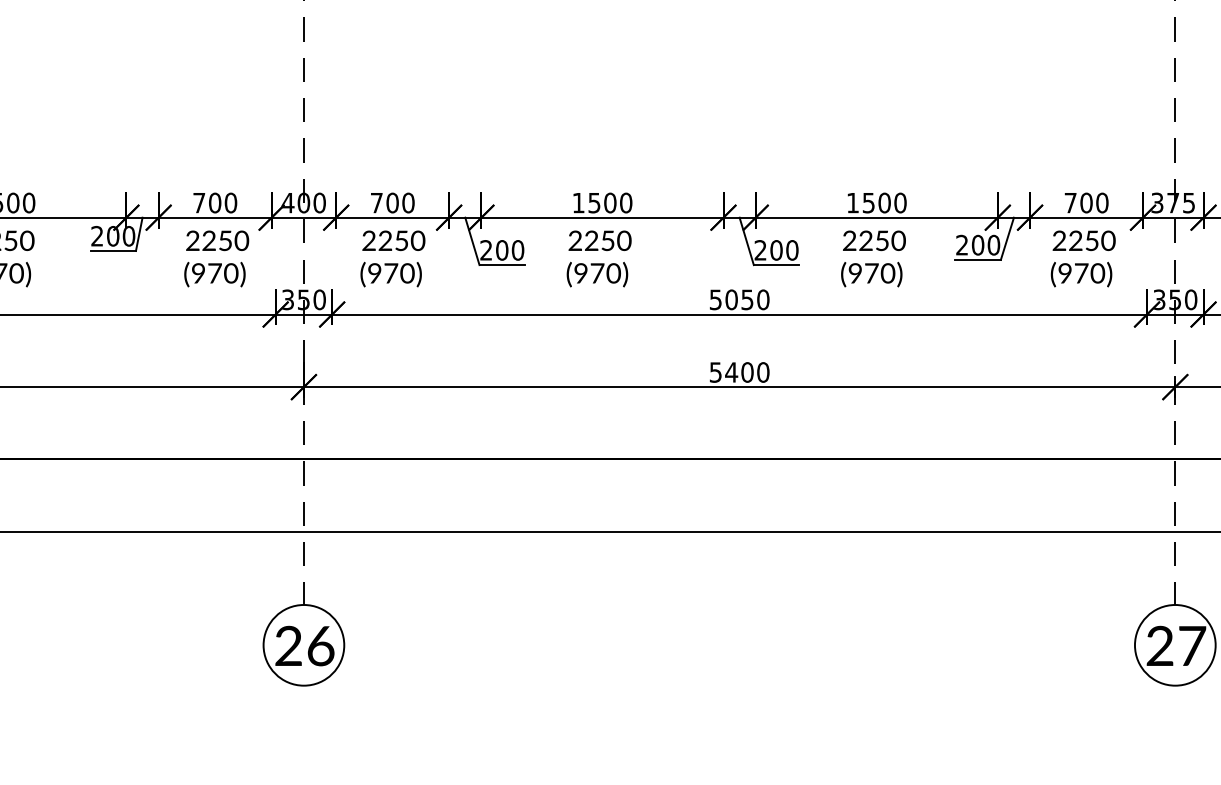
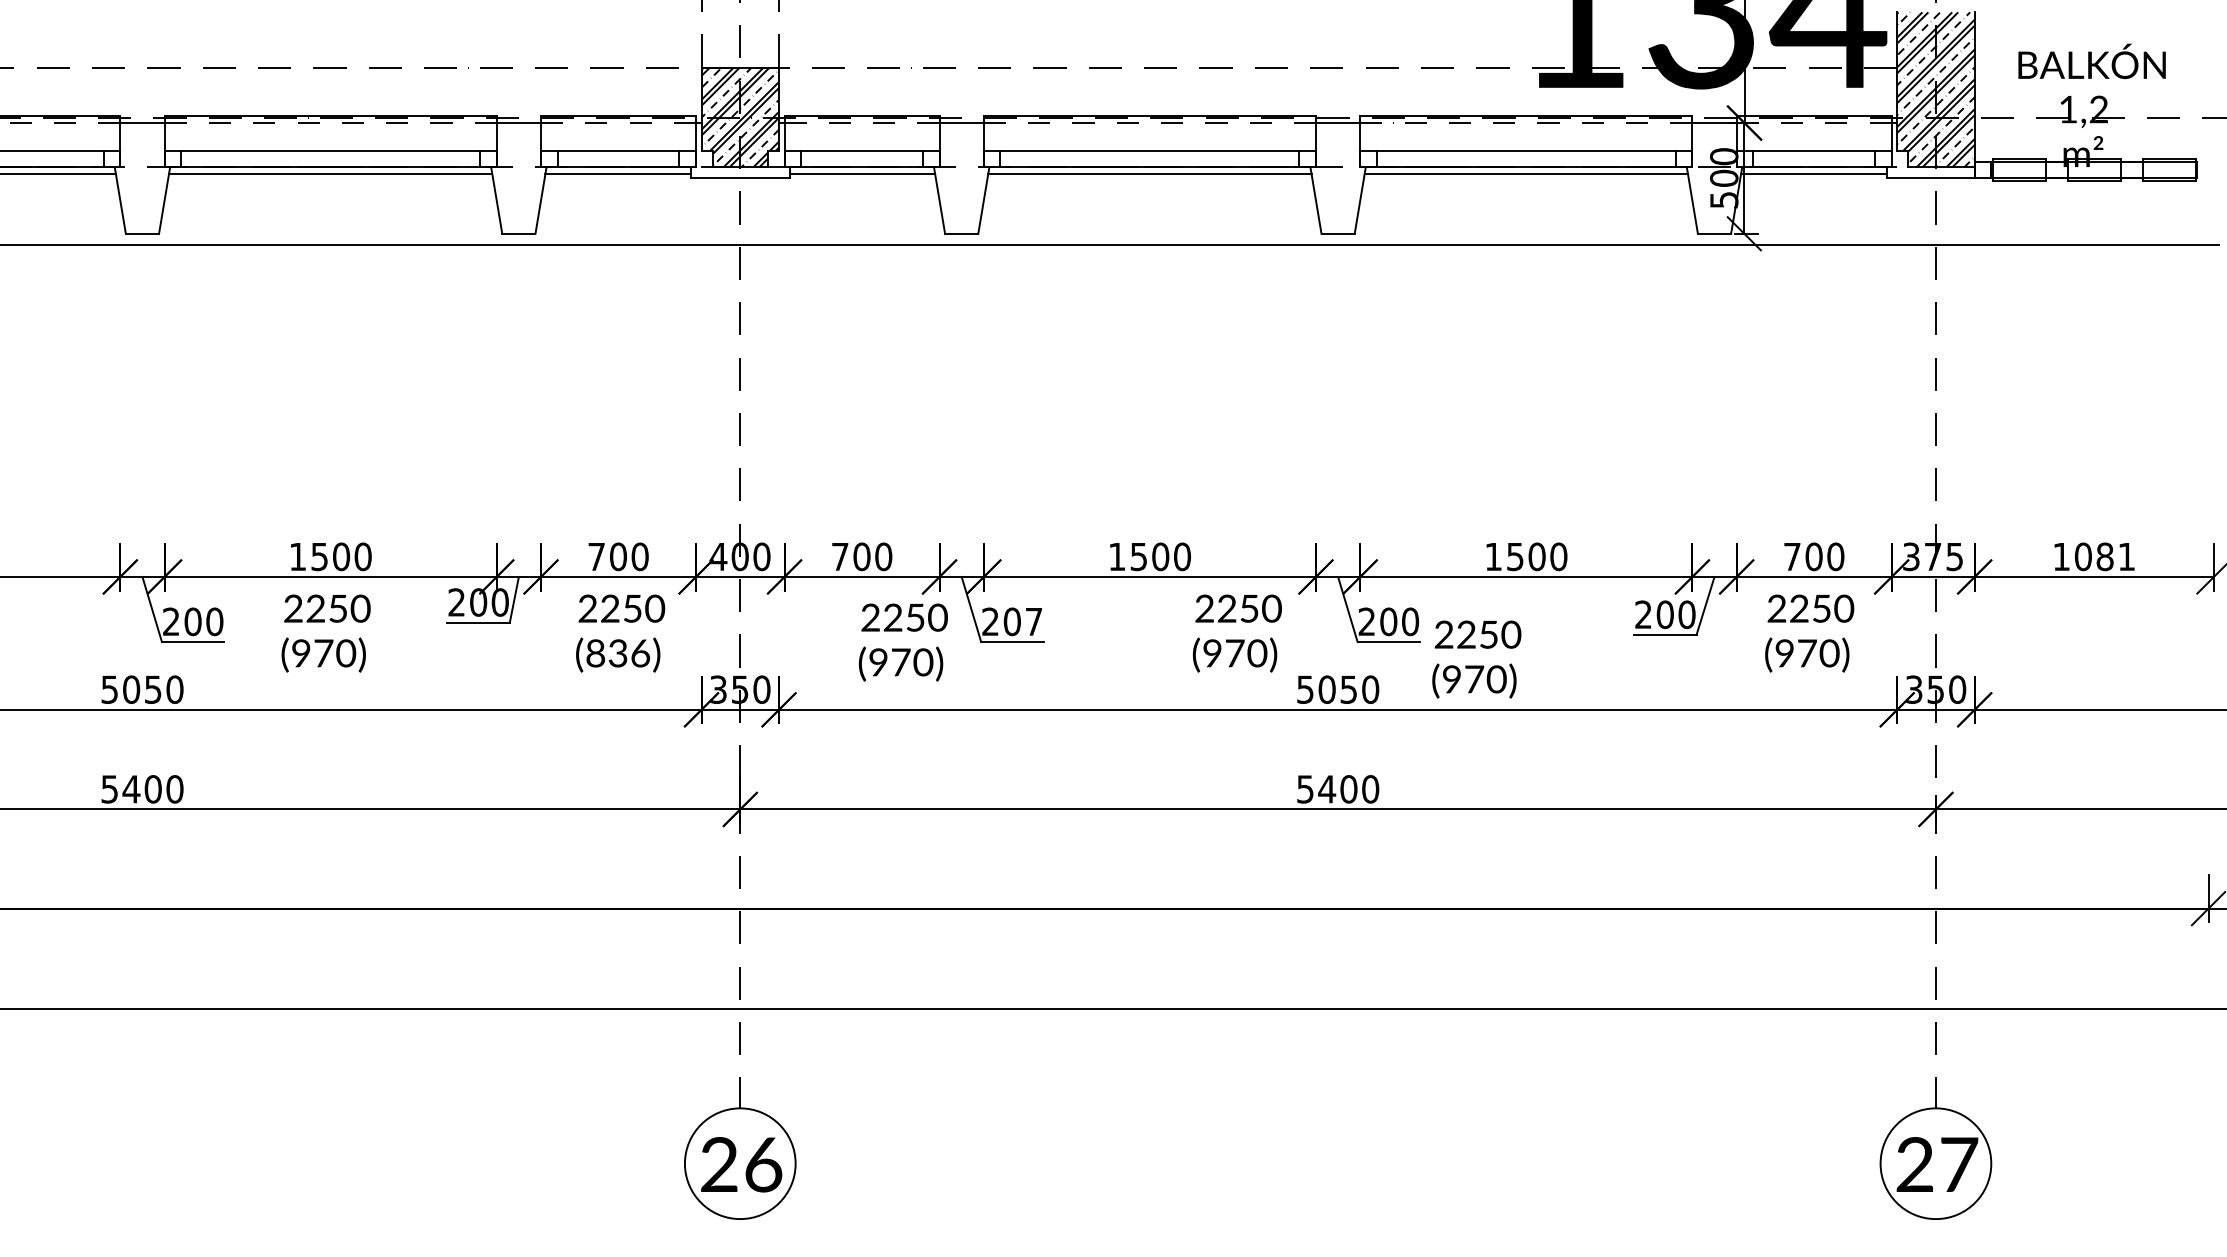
text: (517, 250) -> (1033, 621), 200 -> 207
text: (393, 258) -> (903, 642), moved
text: (599, 258) -> (1237, 633), moved
text: (873, 258) -> (1476, 659), moved
text: (215, 273) -> (618, 653), (970) -> (836)

